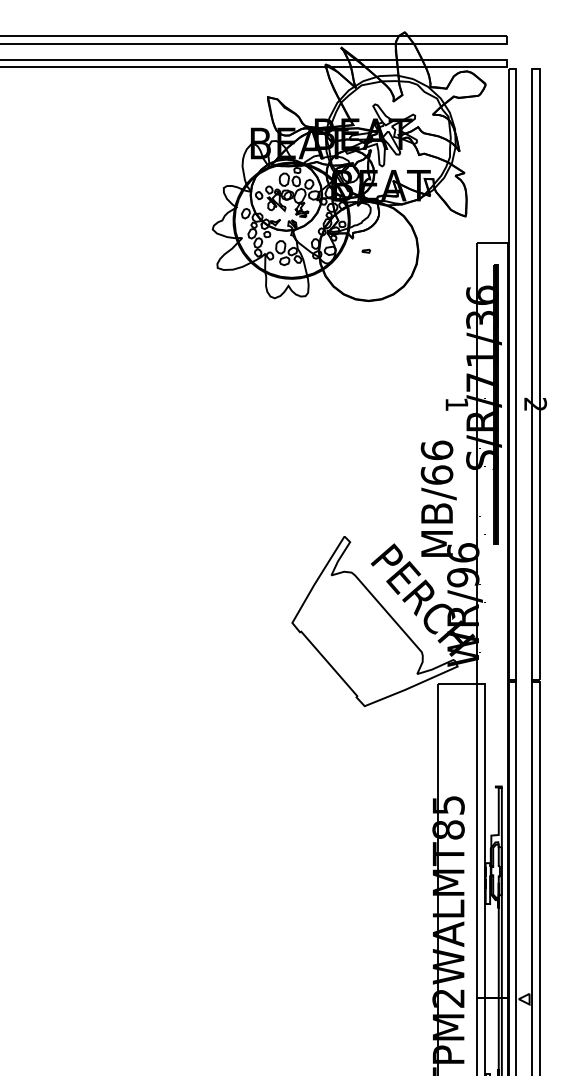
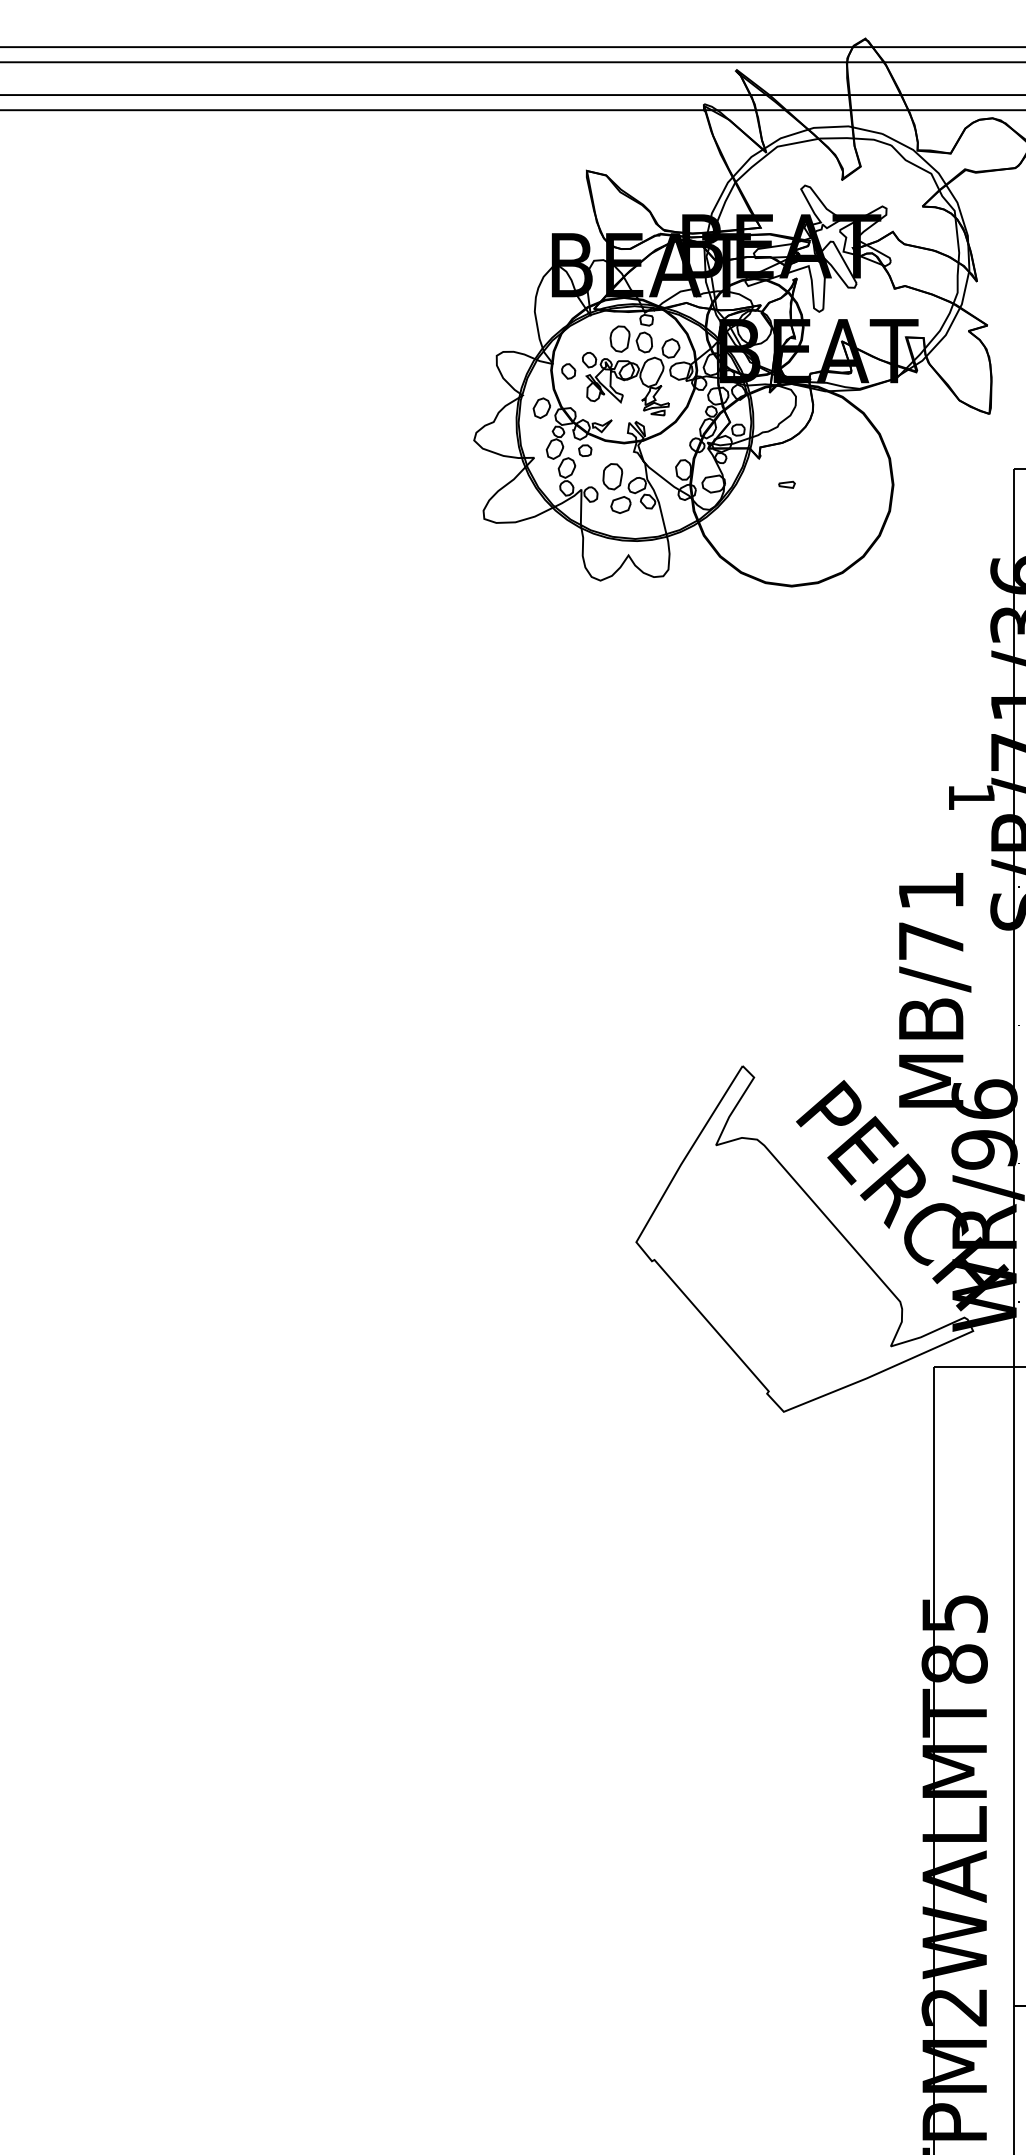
text: (436, 462) -> (930, 915), MB/66 -> MB/71

